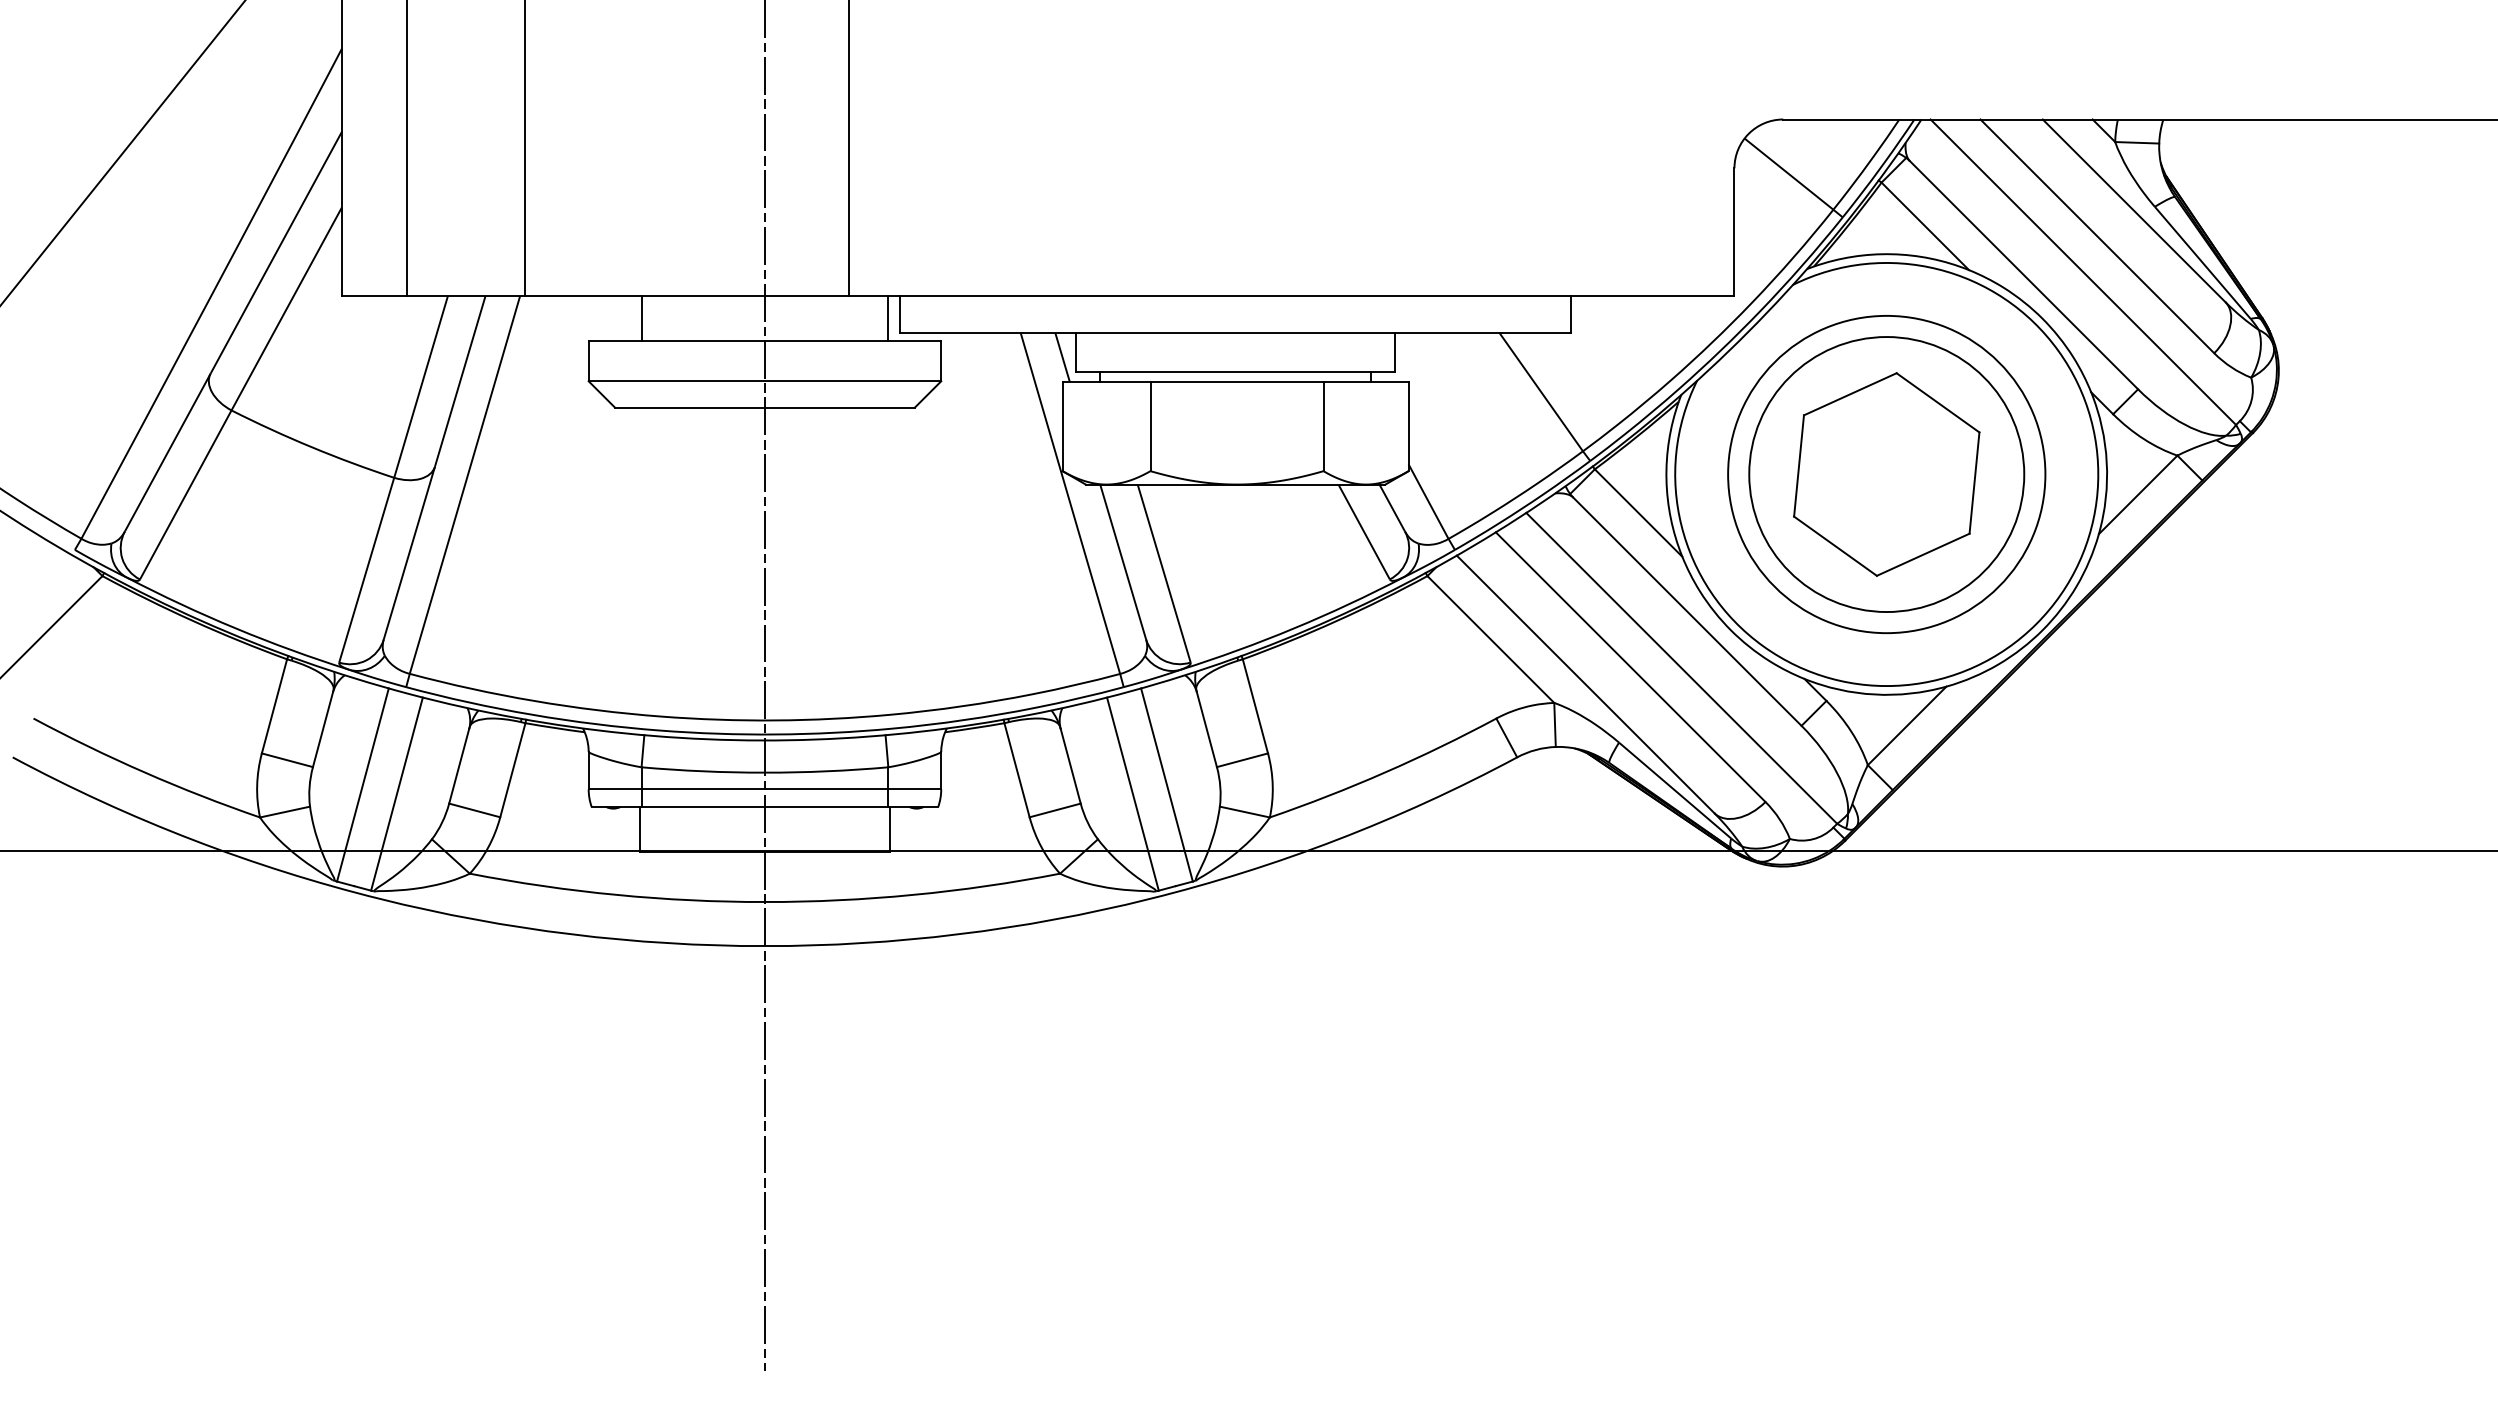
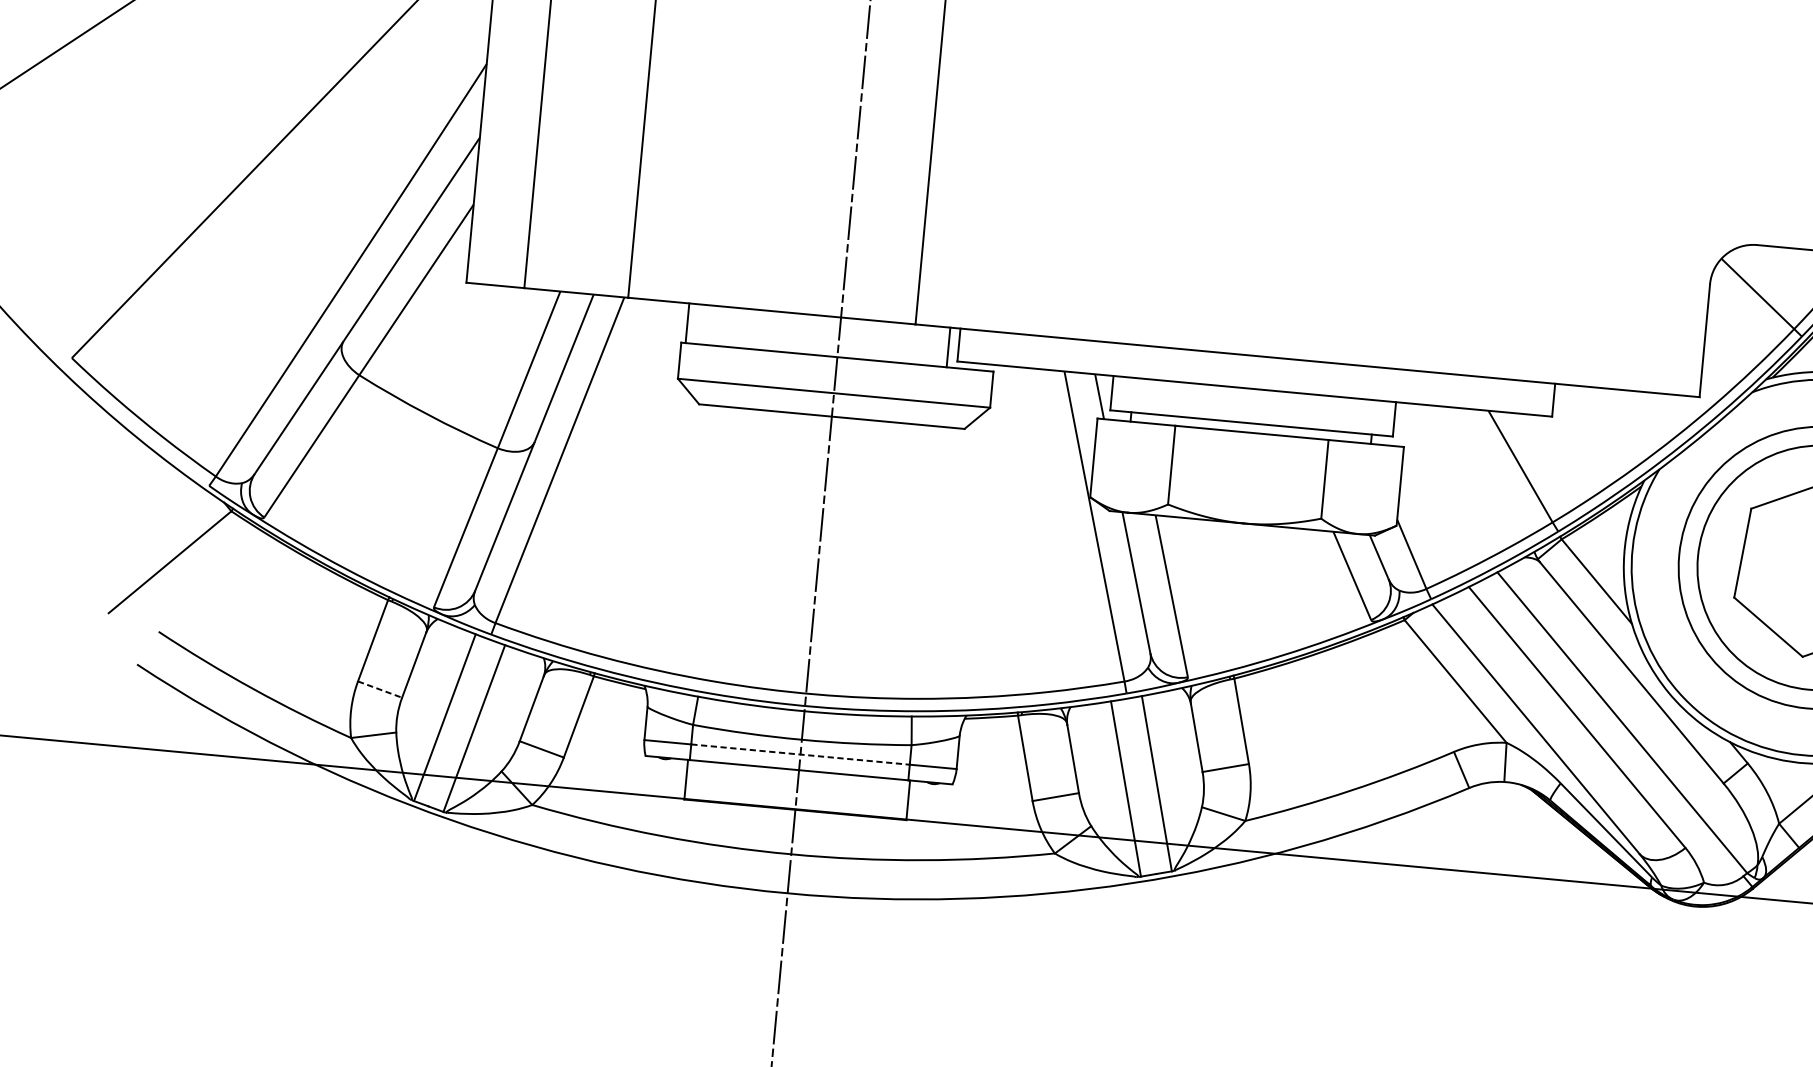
line: (641, 317) -> (687, 322), moved
line: (287, 760) -> (380, 689), solid -> dashed
line: (765, 789) -> (801, 754), solid -> dashed

